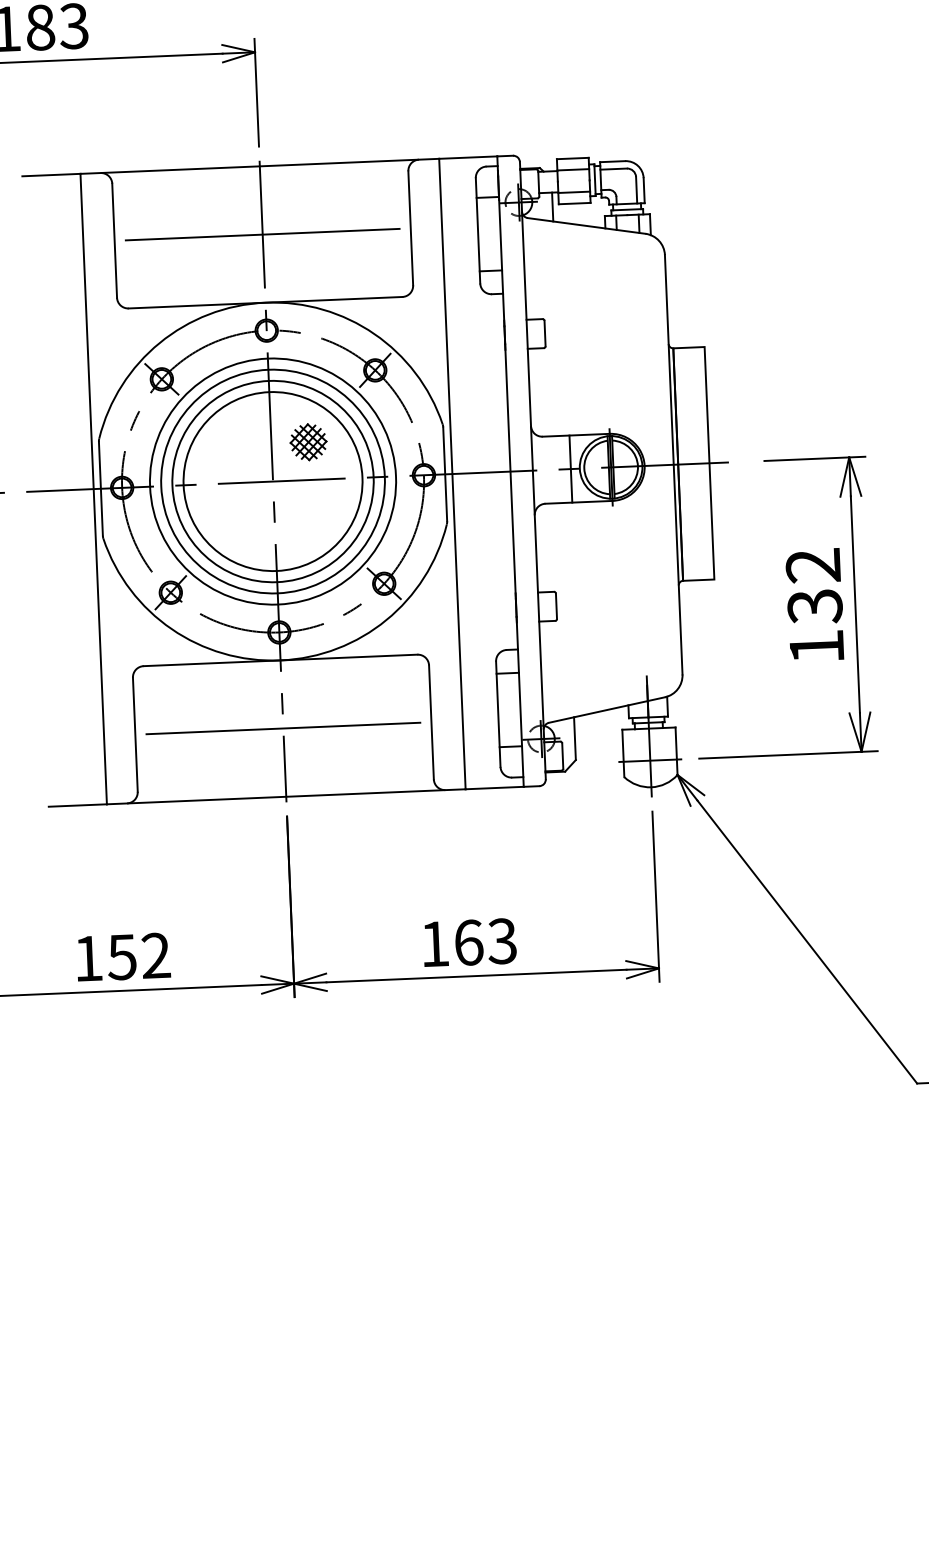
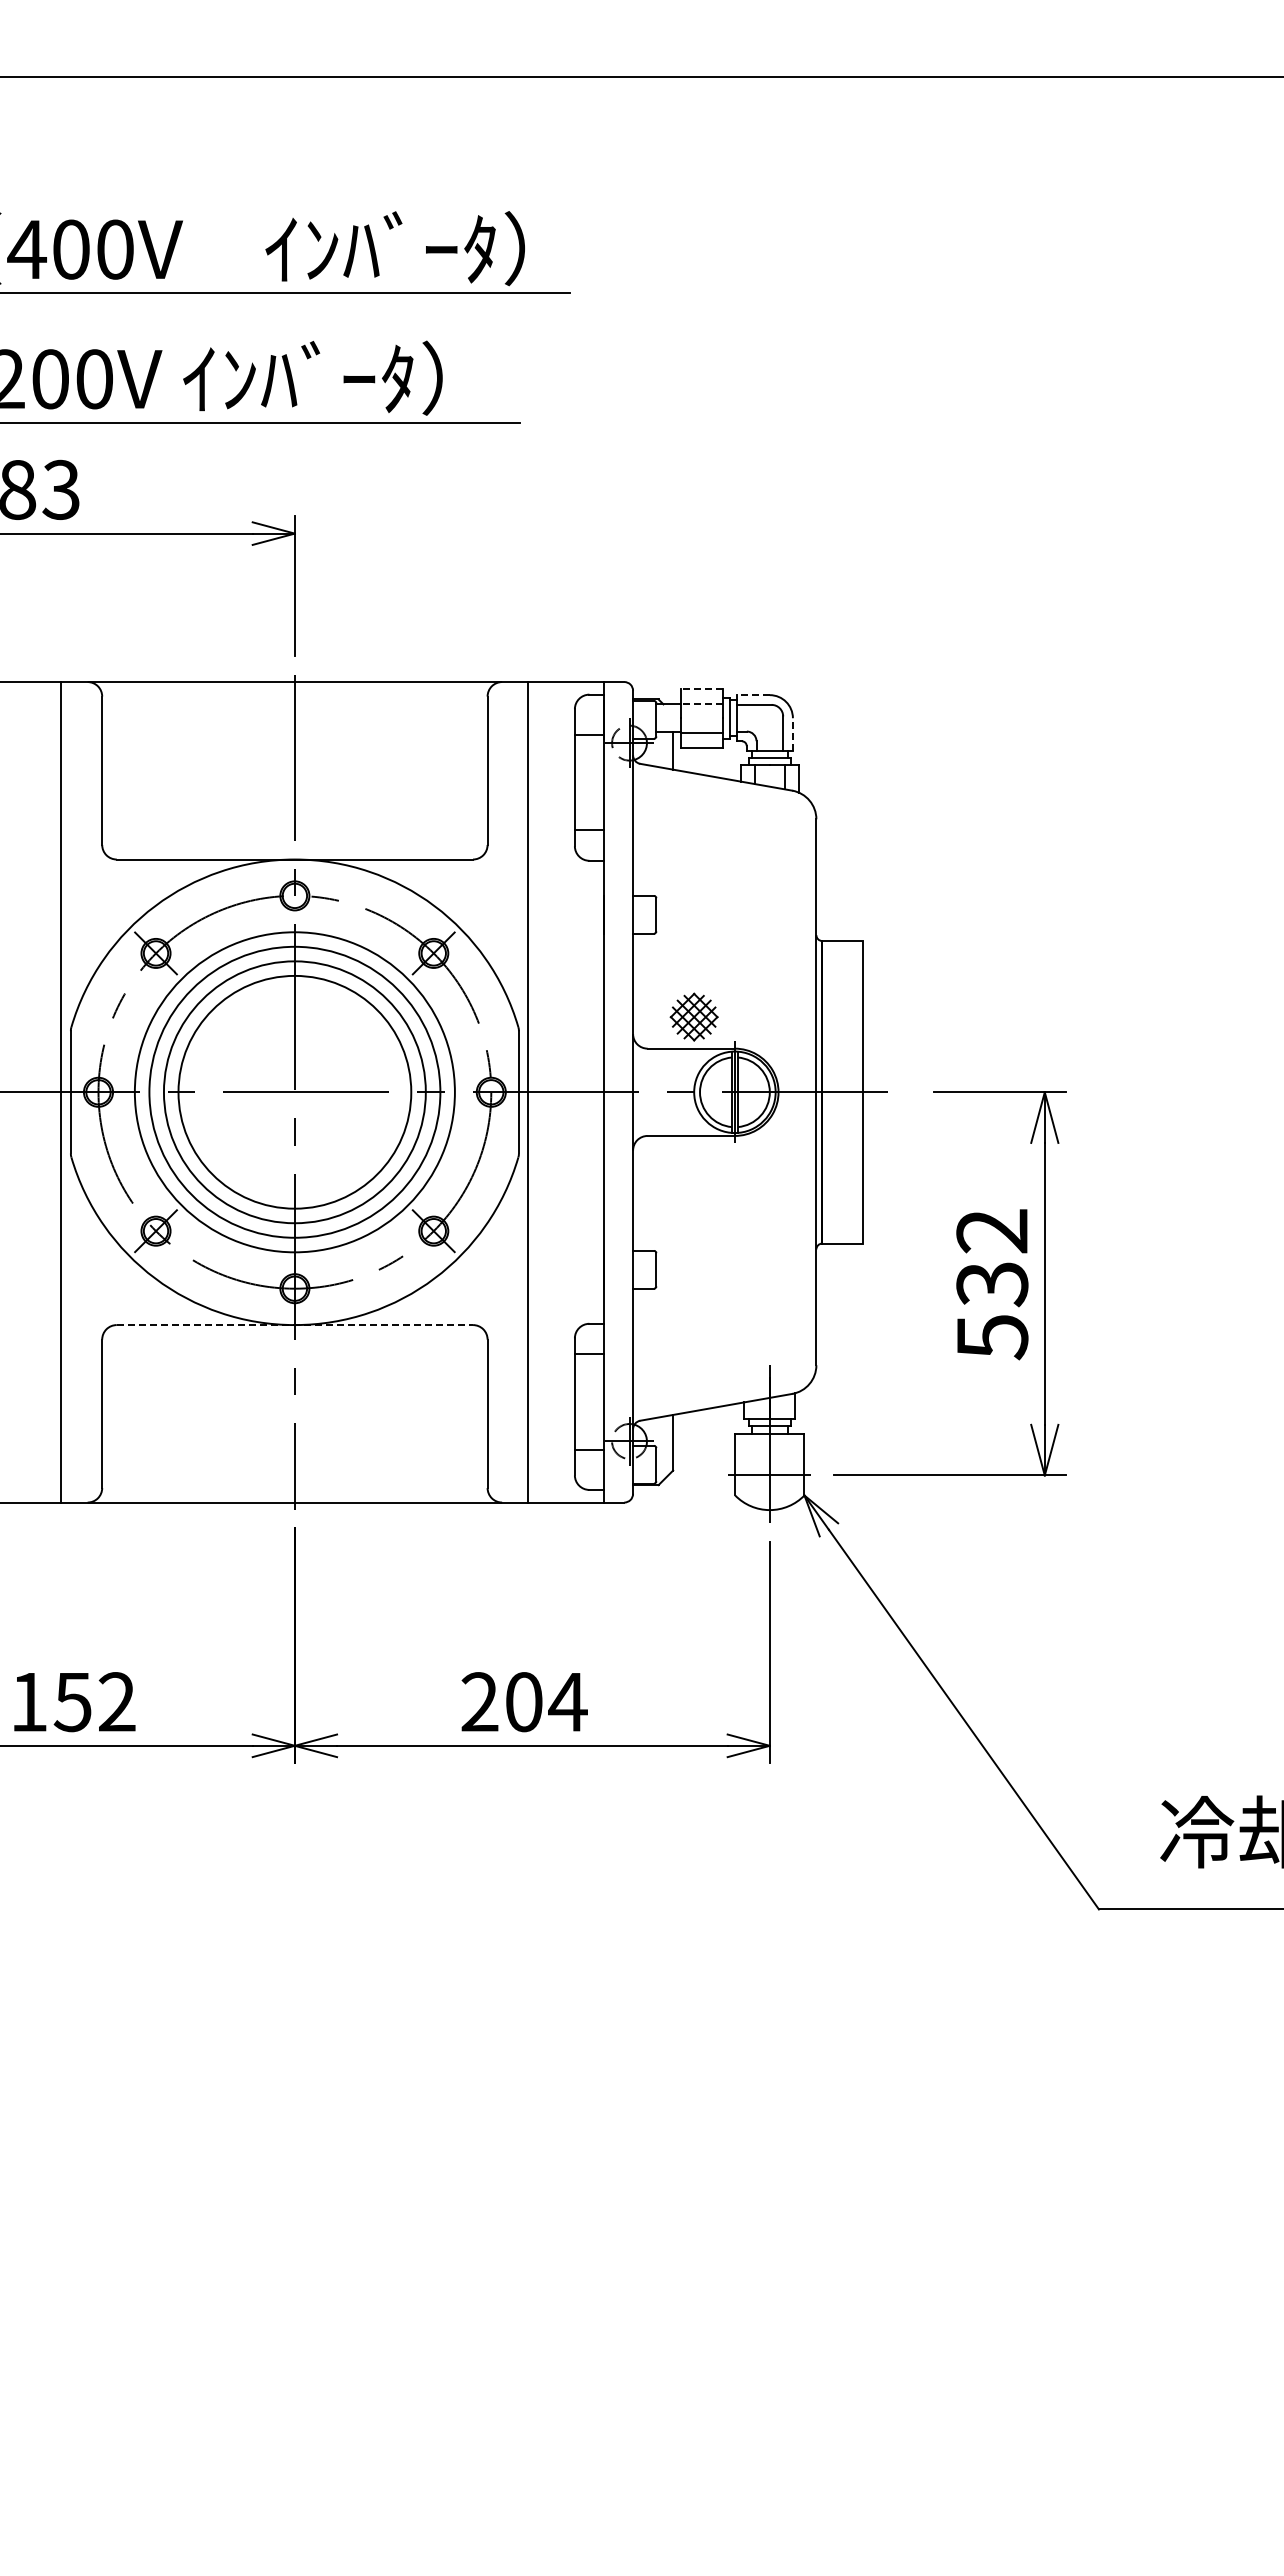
line: (572, 158) -> (701, 688), solid -> dashed
line: (612, 161) -> (753, 695), solid -> dashed
line: (572, 169) -> (701, 703), solid -> dashed
line: (643, 190) -> (792, 734), solid -> dashed
line: (262, 234) -> (294, 770), removed
part: (308, 441) -> (693, 1016), moved
line: (570, 468) -> (682, 1091), removed
text: (816, 647) -> (992, 1337), 132 -> 532
line: (281, 660) -> (295, 1325), solid -> dashed
line: (283, 728) -> (294, 1413), removed
text: (469, 943) -> (524, 1702), 163 -> 204

